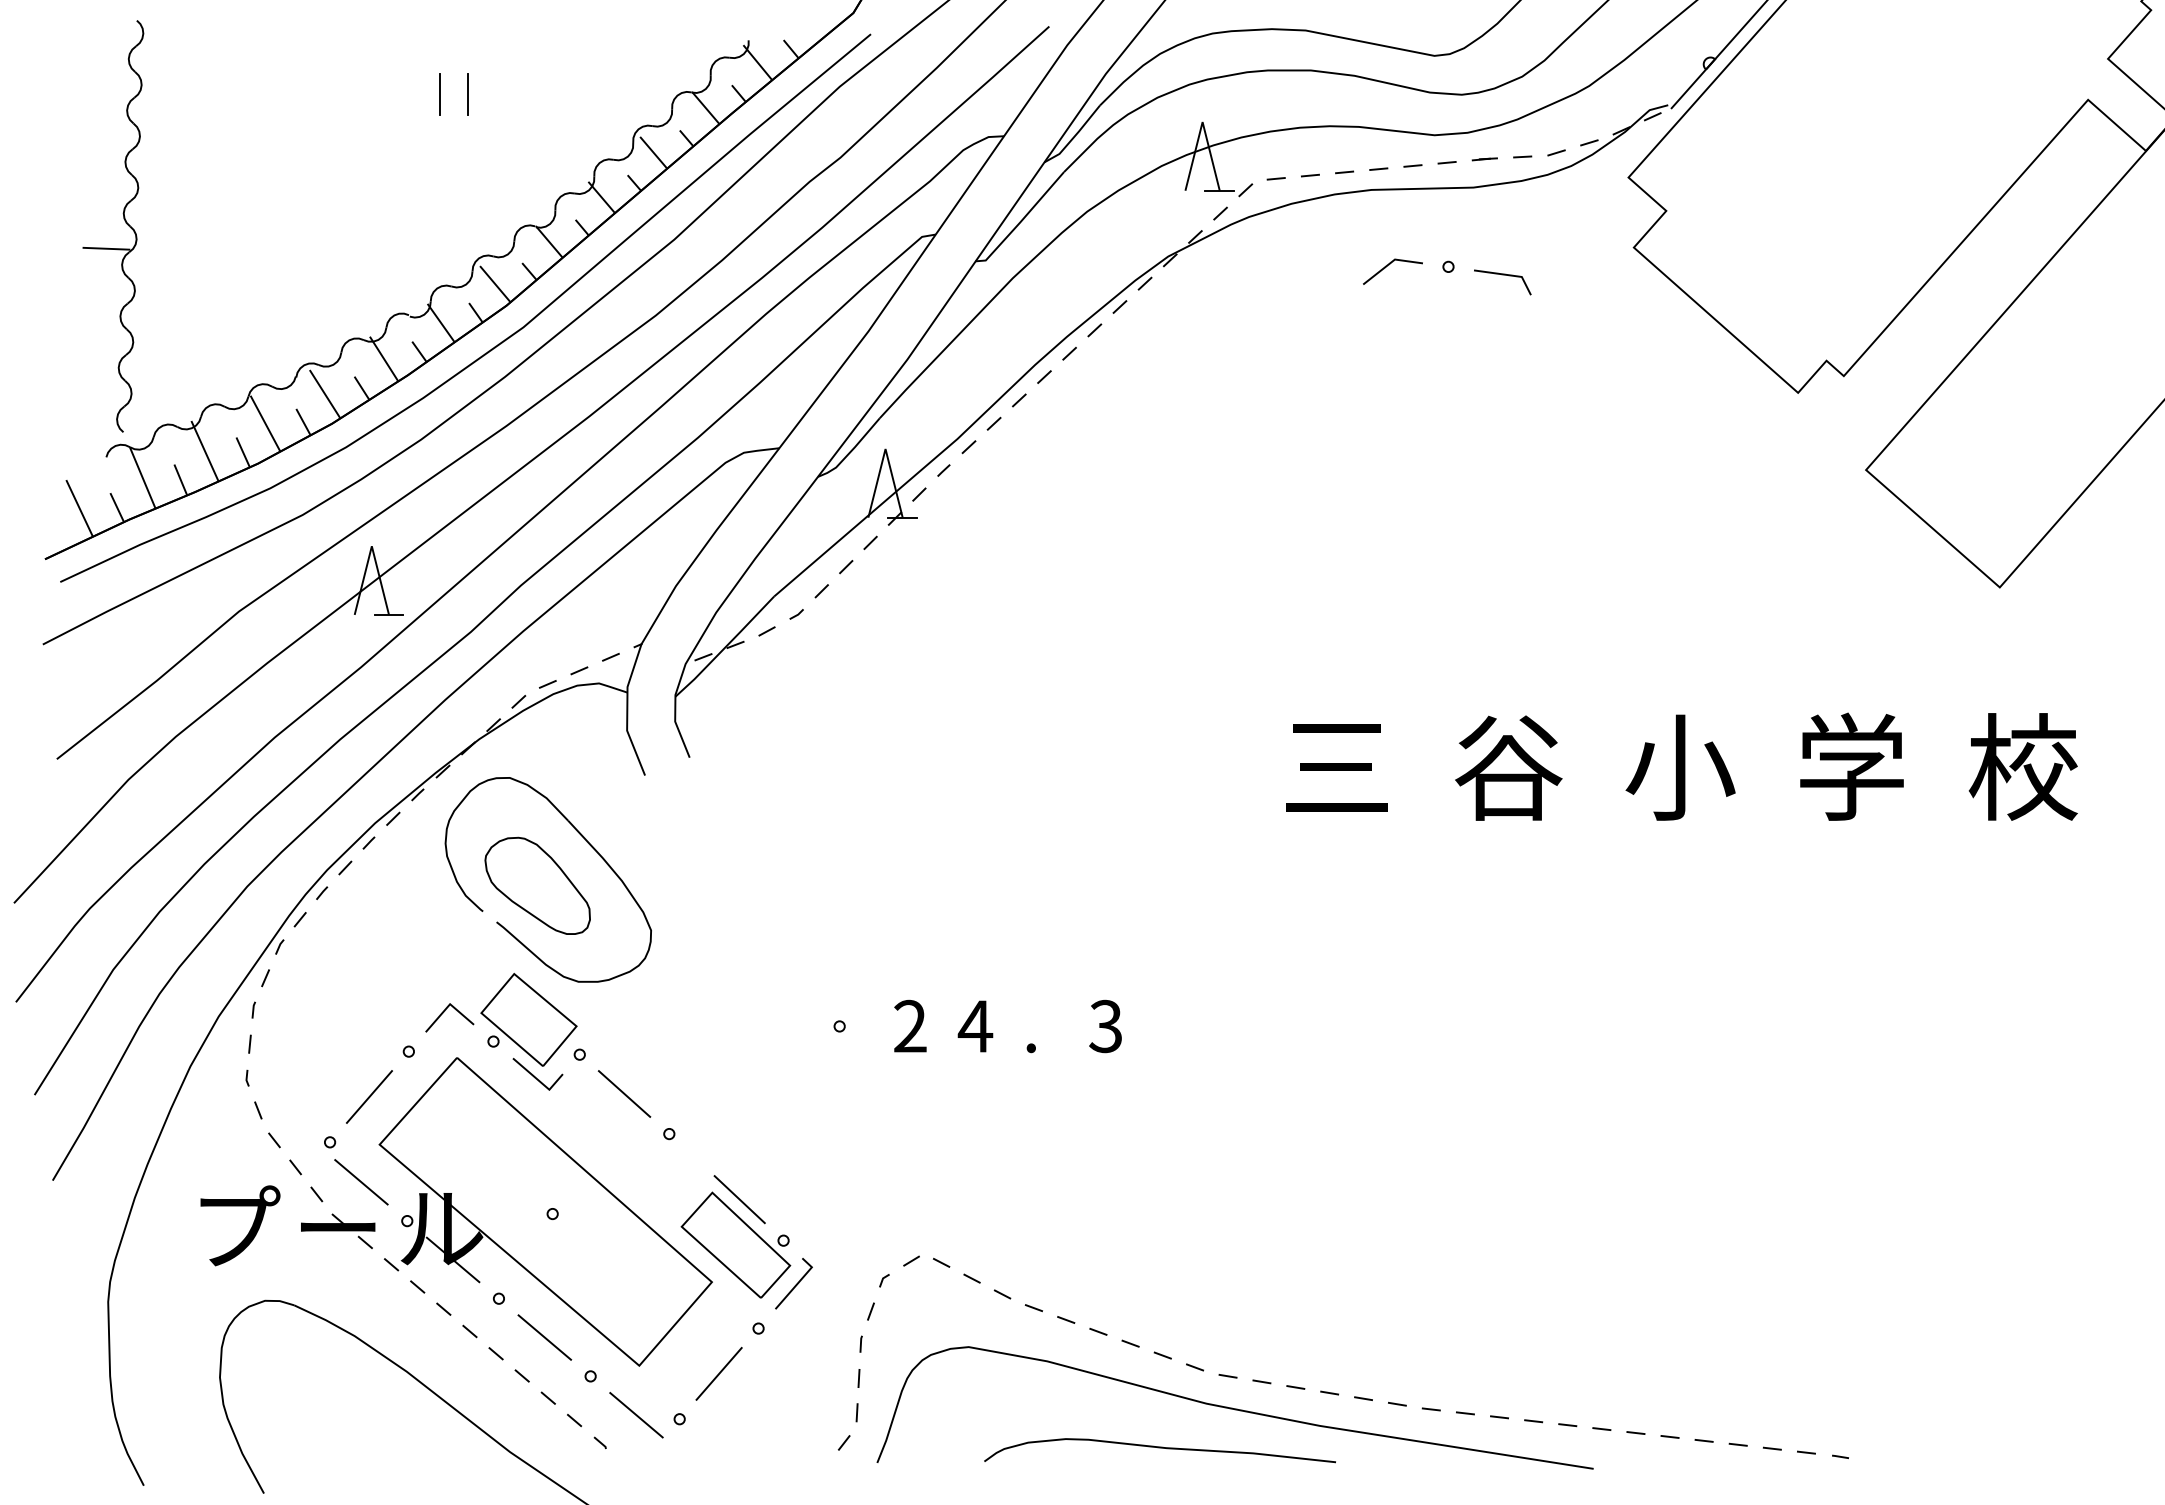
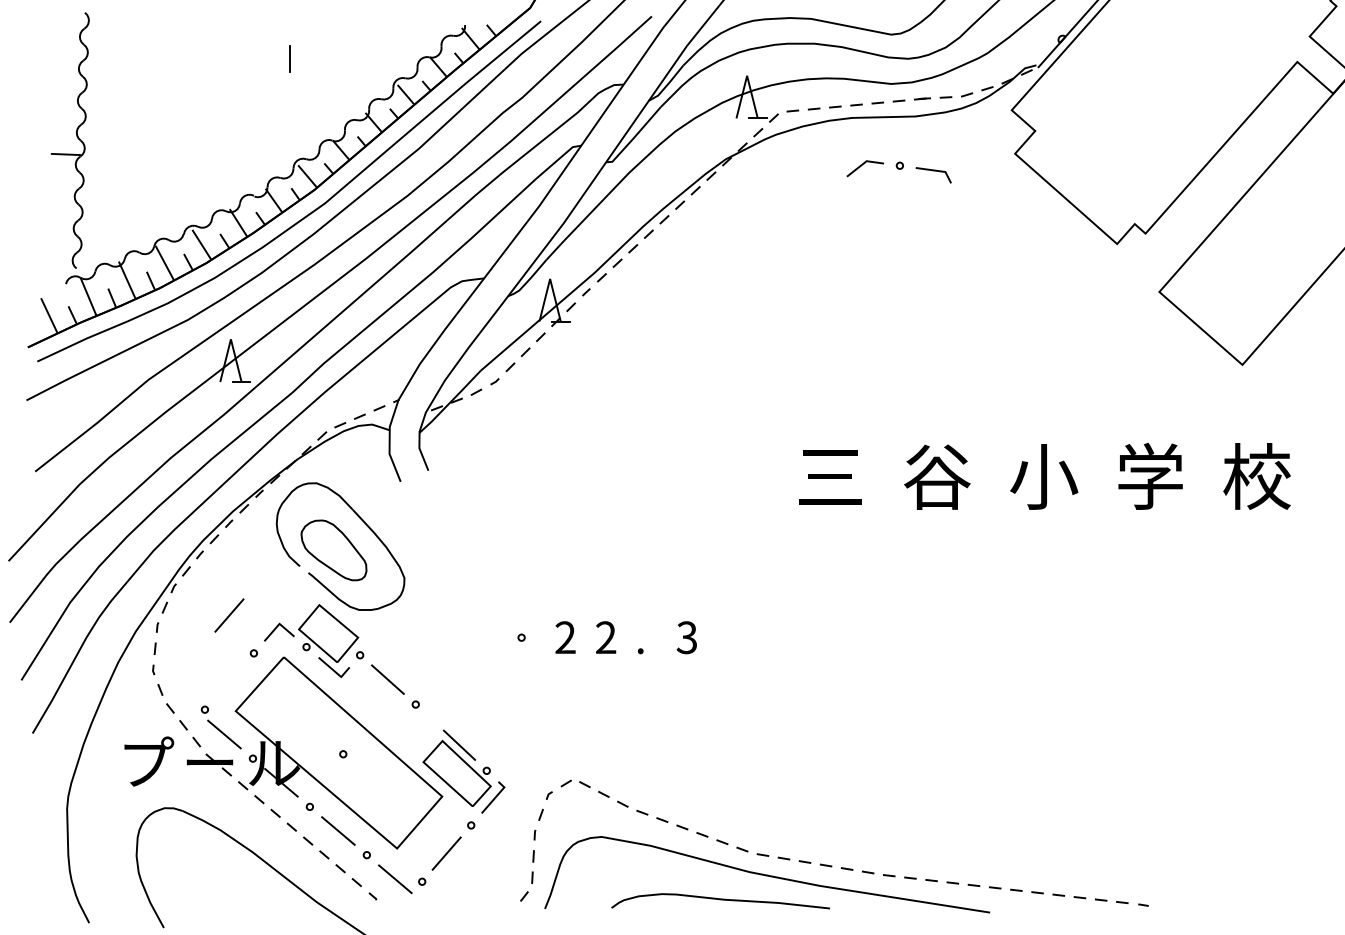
line: (440, 94) -> (273, 58), removed
text: (974, 1026) -> (605, 637), 4 -> 2
line: (369, 1096) -> (229, 615), moved

